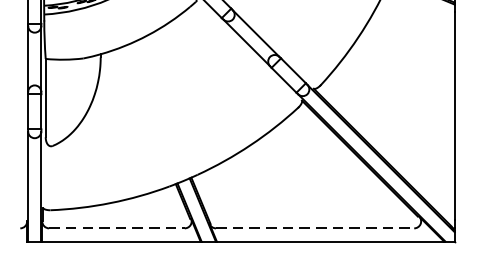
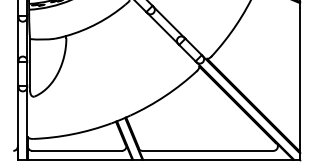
line: (117, 227) -> (77, 150), dashed -> solid
line: (315, 227) -> (208, 150), dashed -> solid

